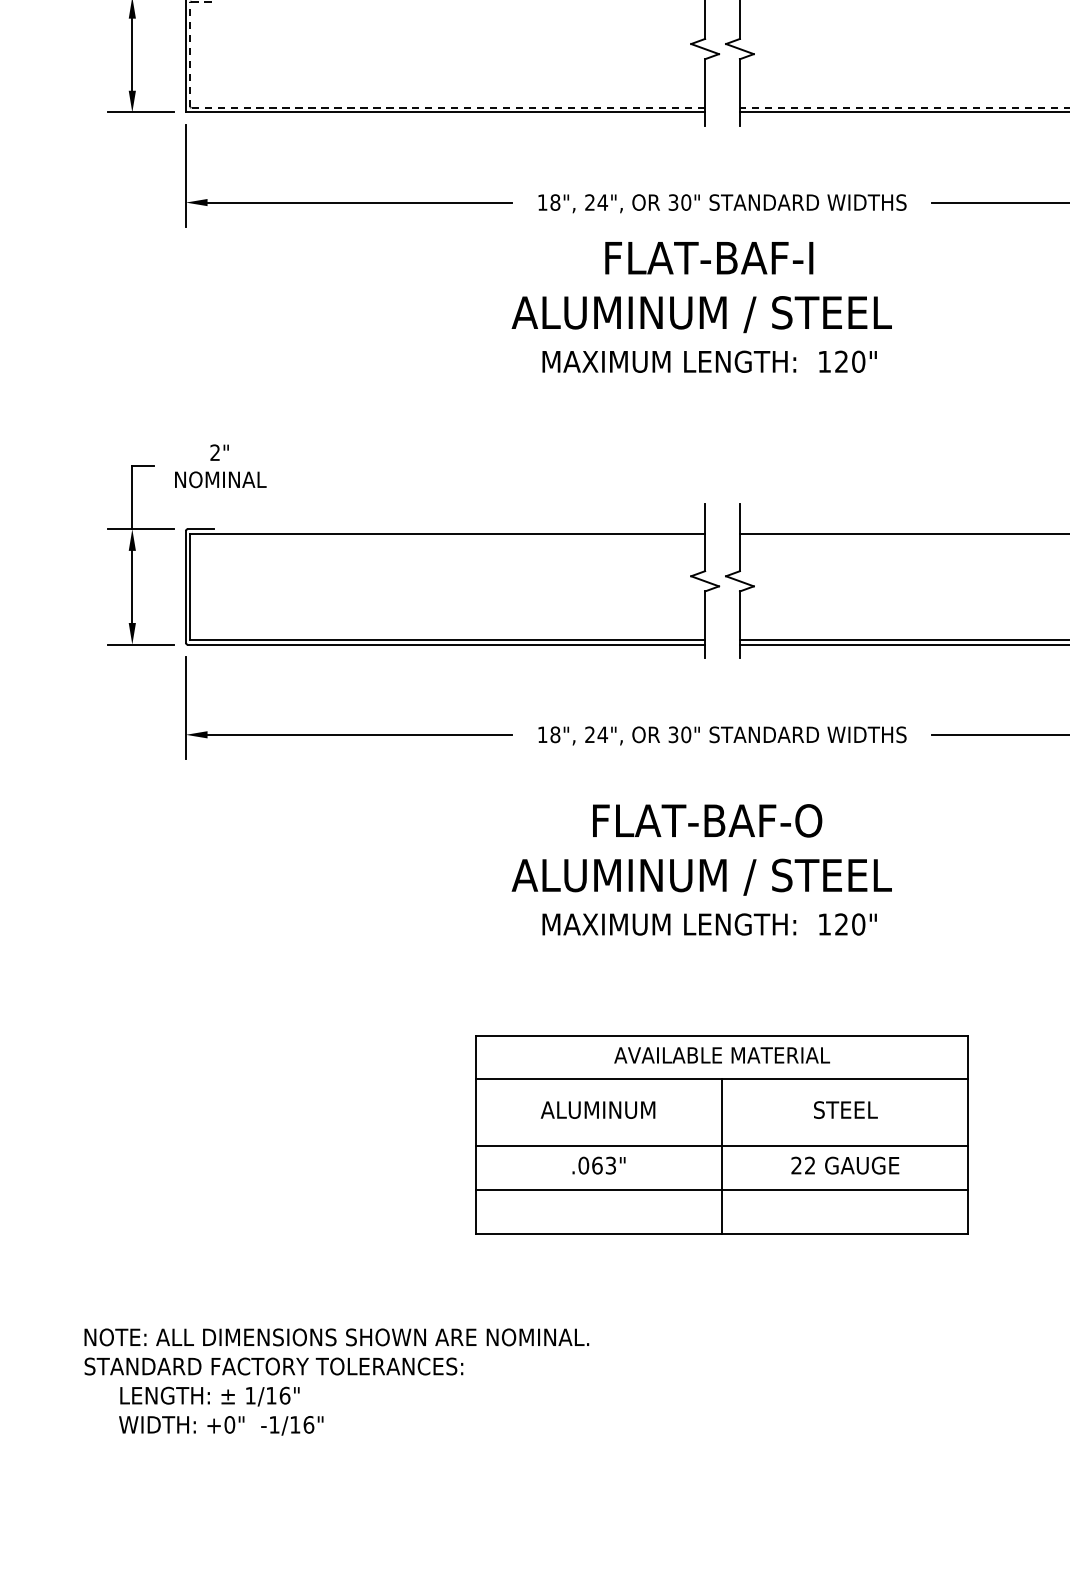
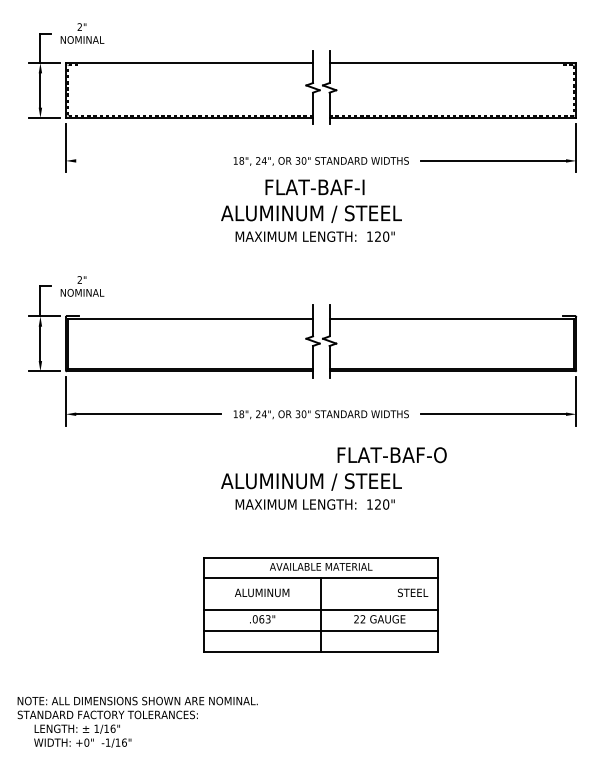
line: (359, 201) -> (148, 160), removed
text: (706, 821) -> (391, 455), moved
text: (846, 1109) -> (413, 592), moved

